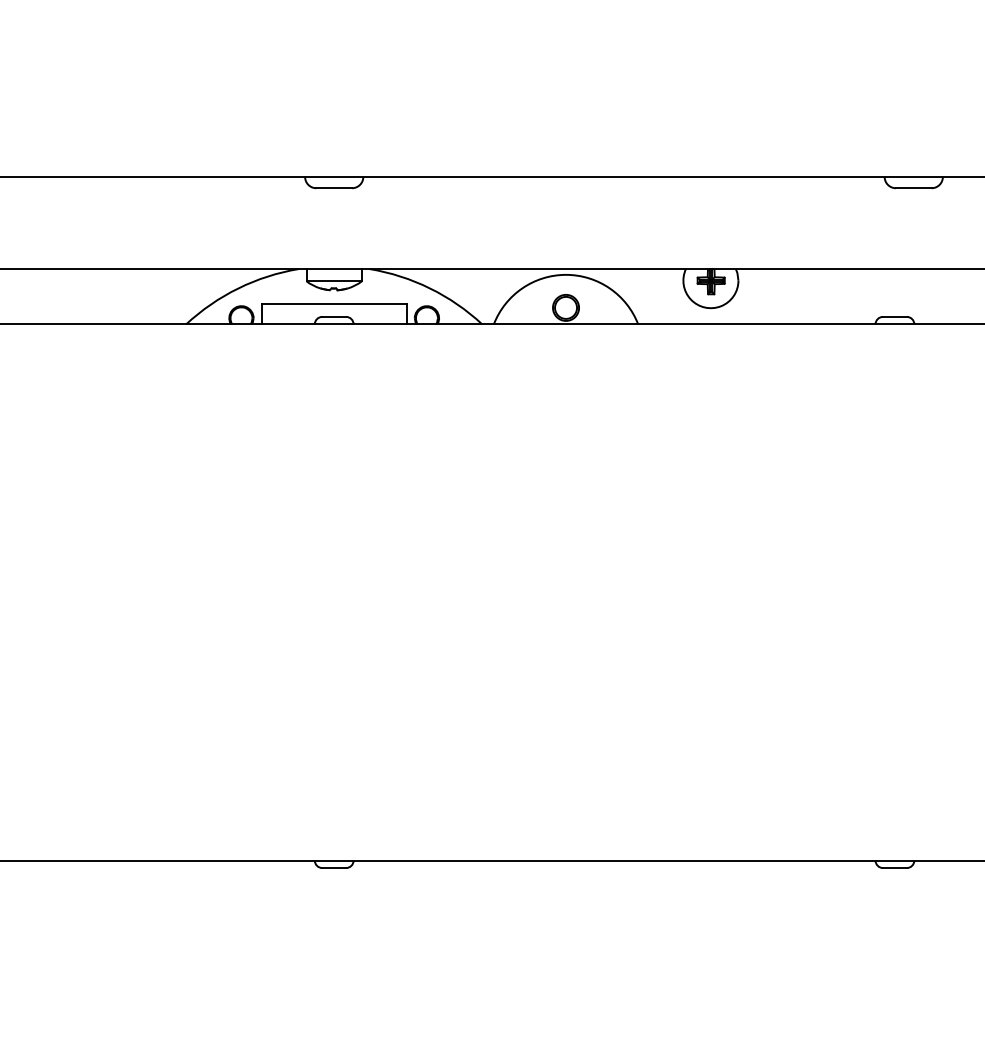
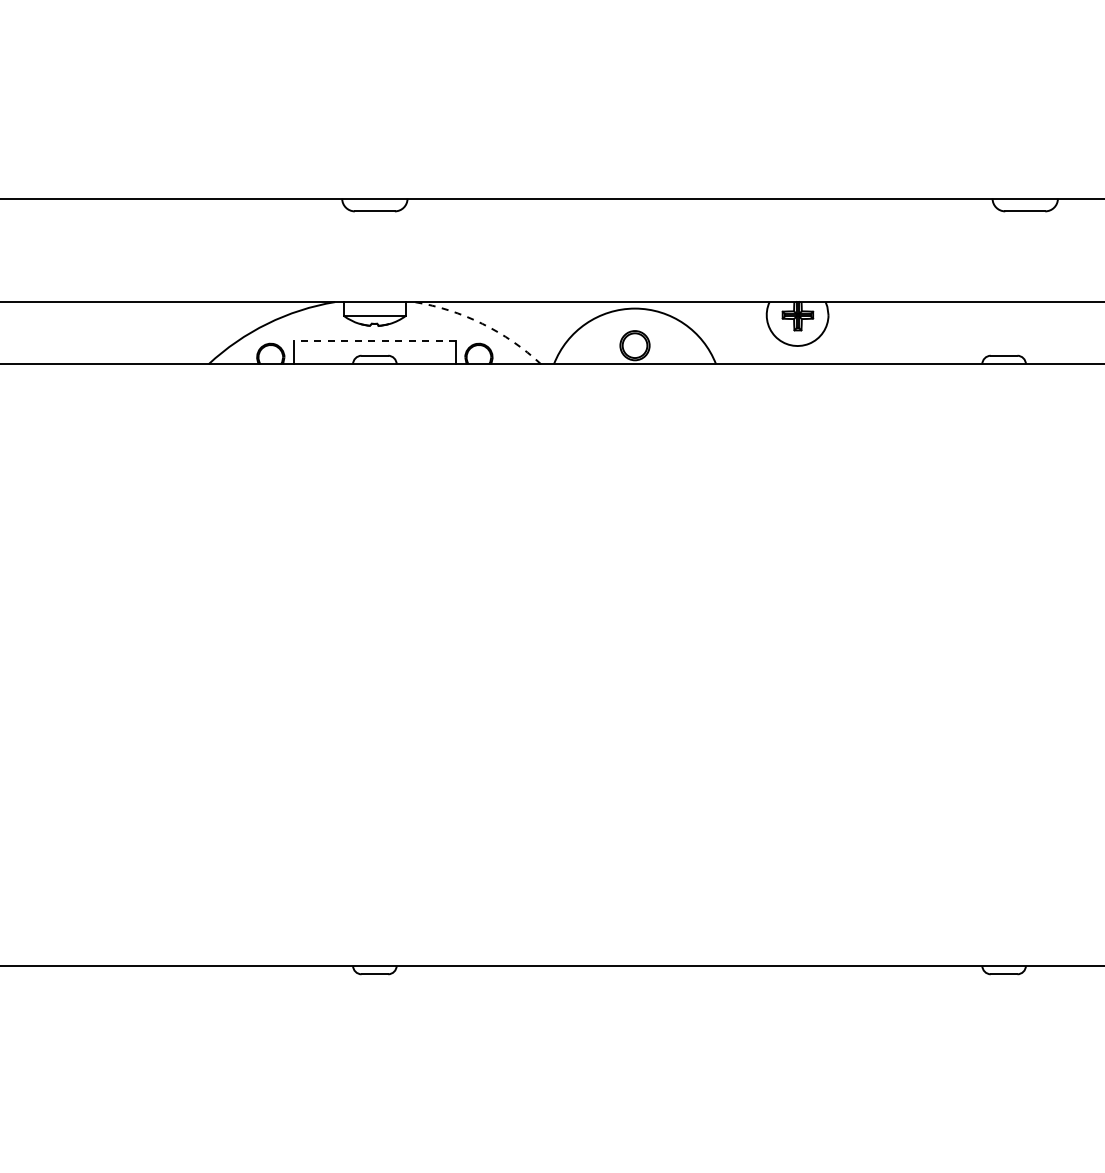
arc: (430, 288) -> (482, 323), solid -> dashed
line: (333, 304) -> (374, 341), solid -> dashed

